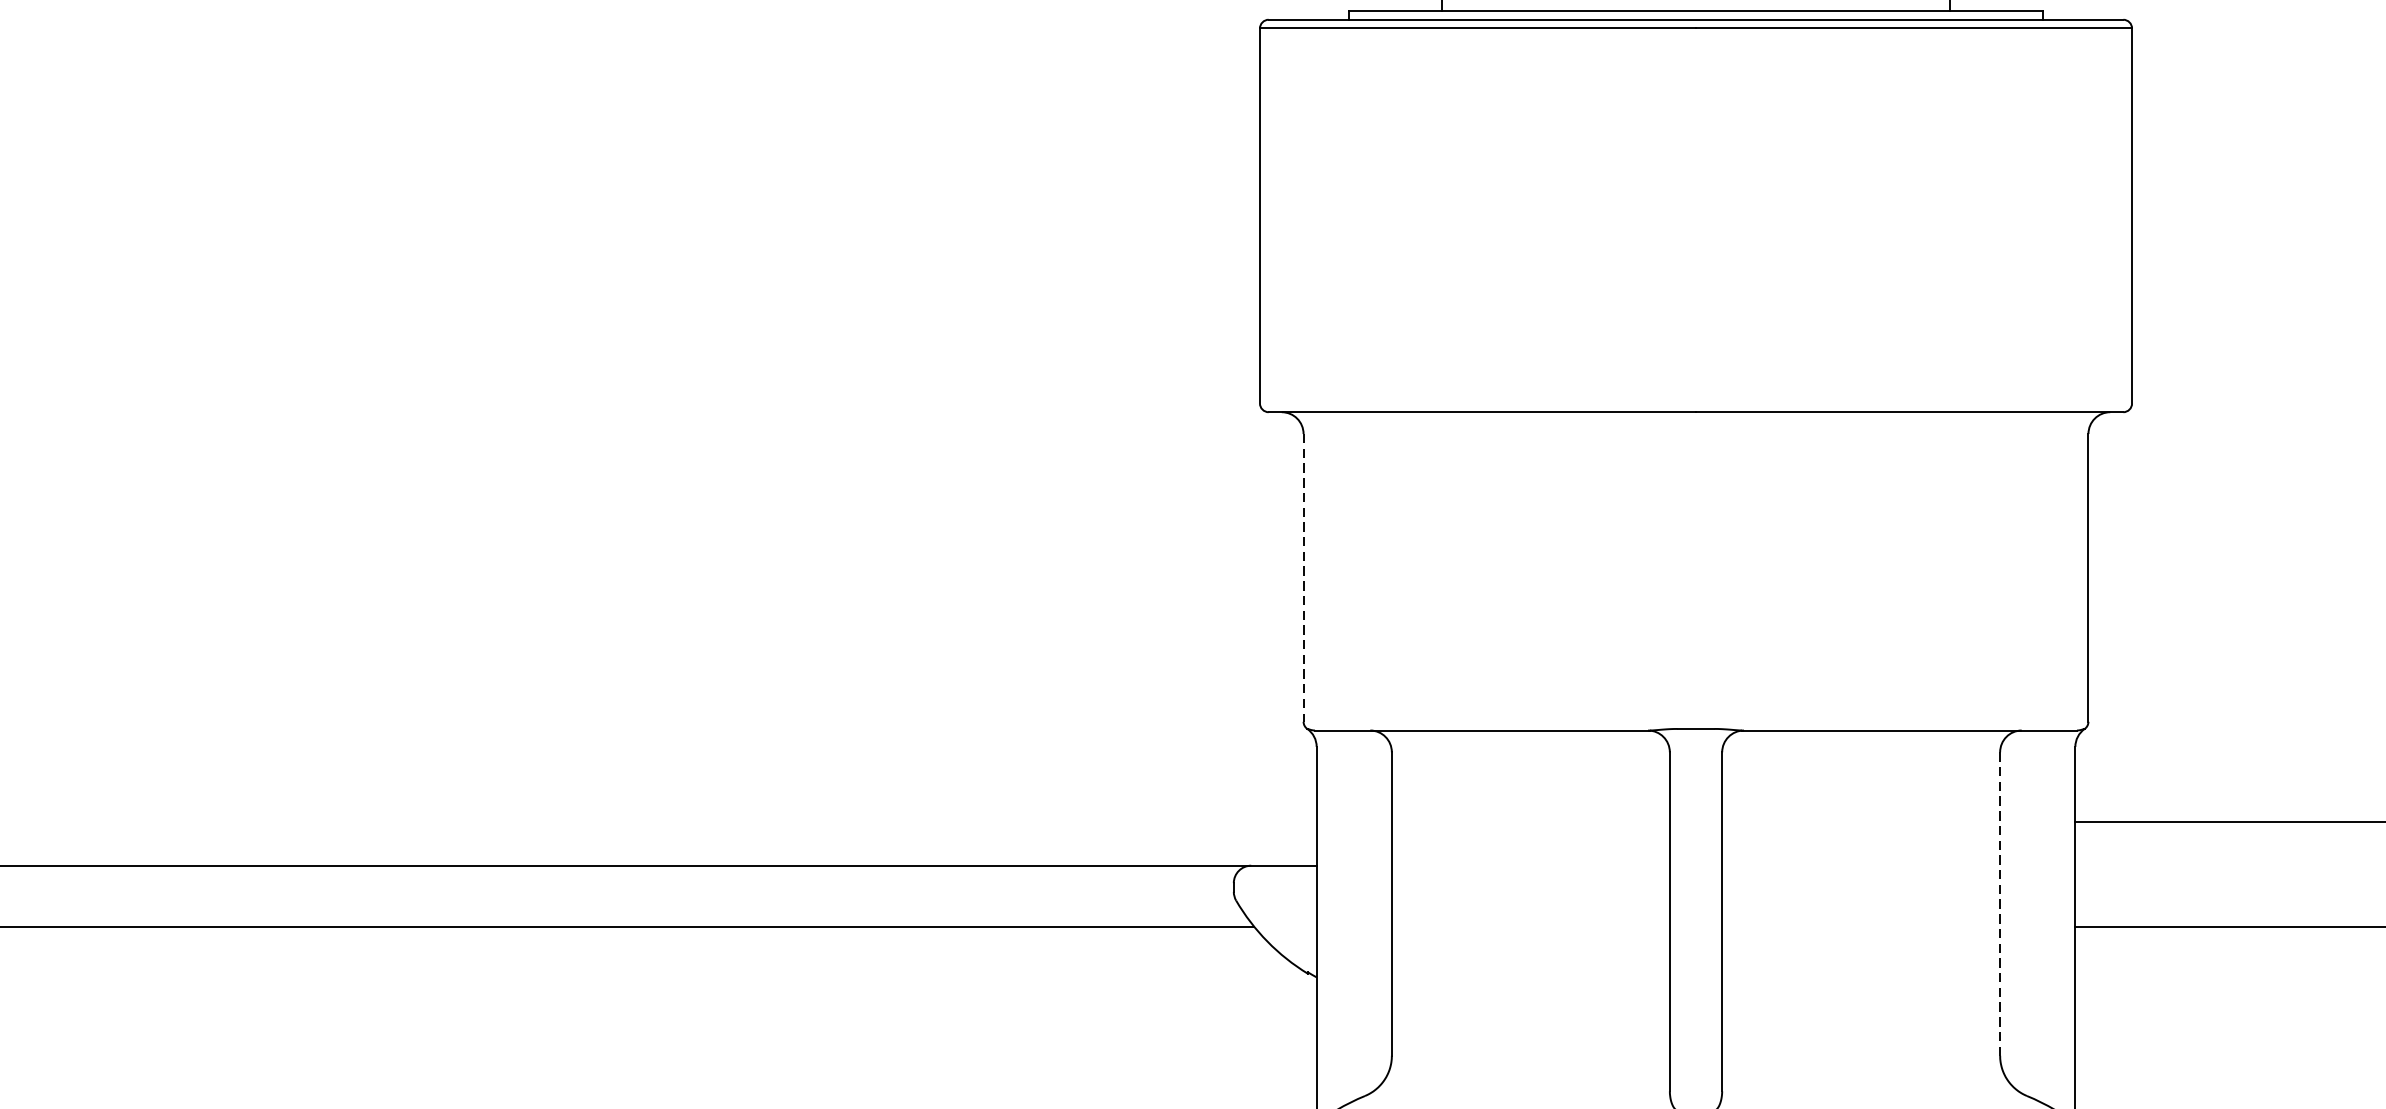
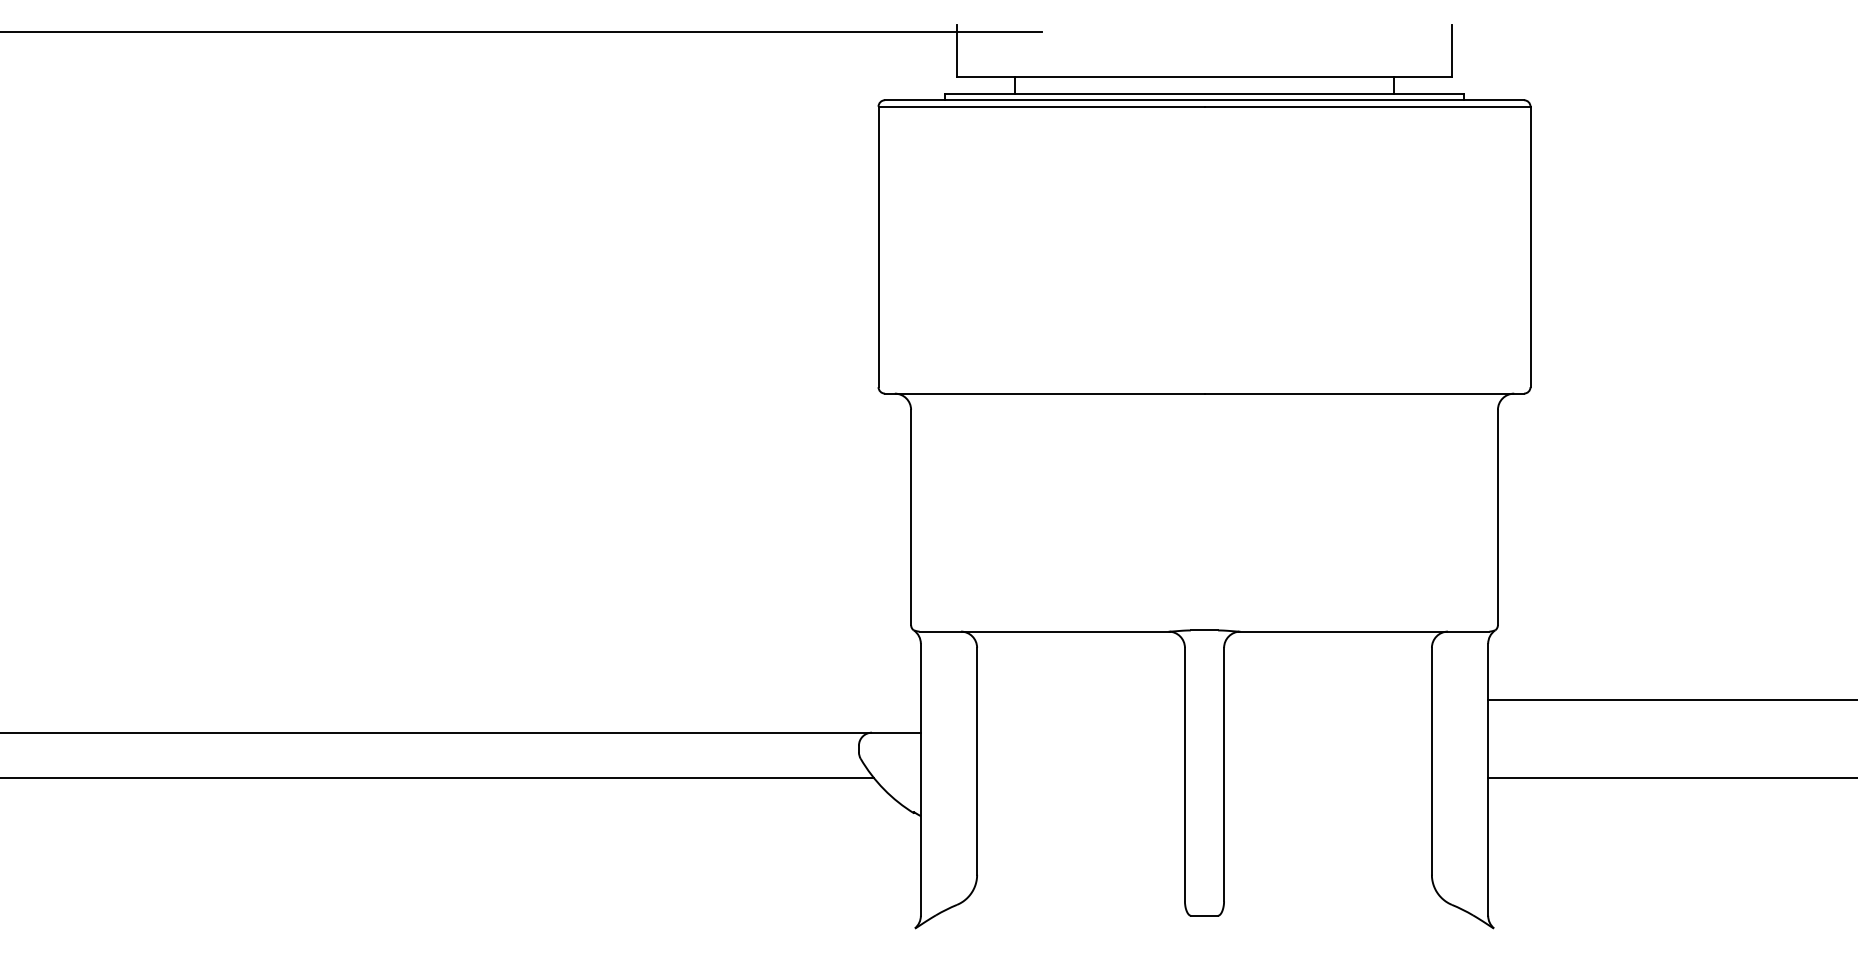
line: (1304, 577) -> (911, 517), dashed -> solid
line: (1999, 904) -> (1431, 761), dashed -> solid

